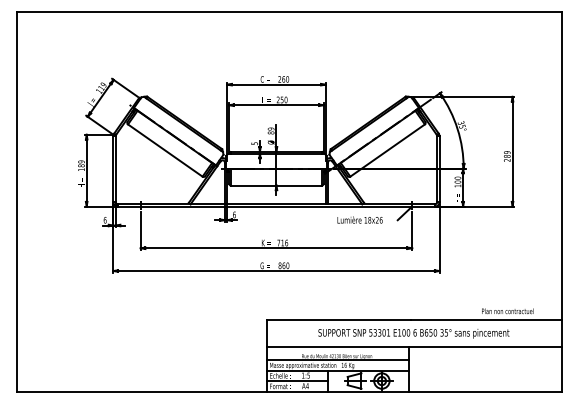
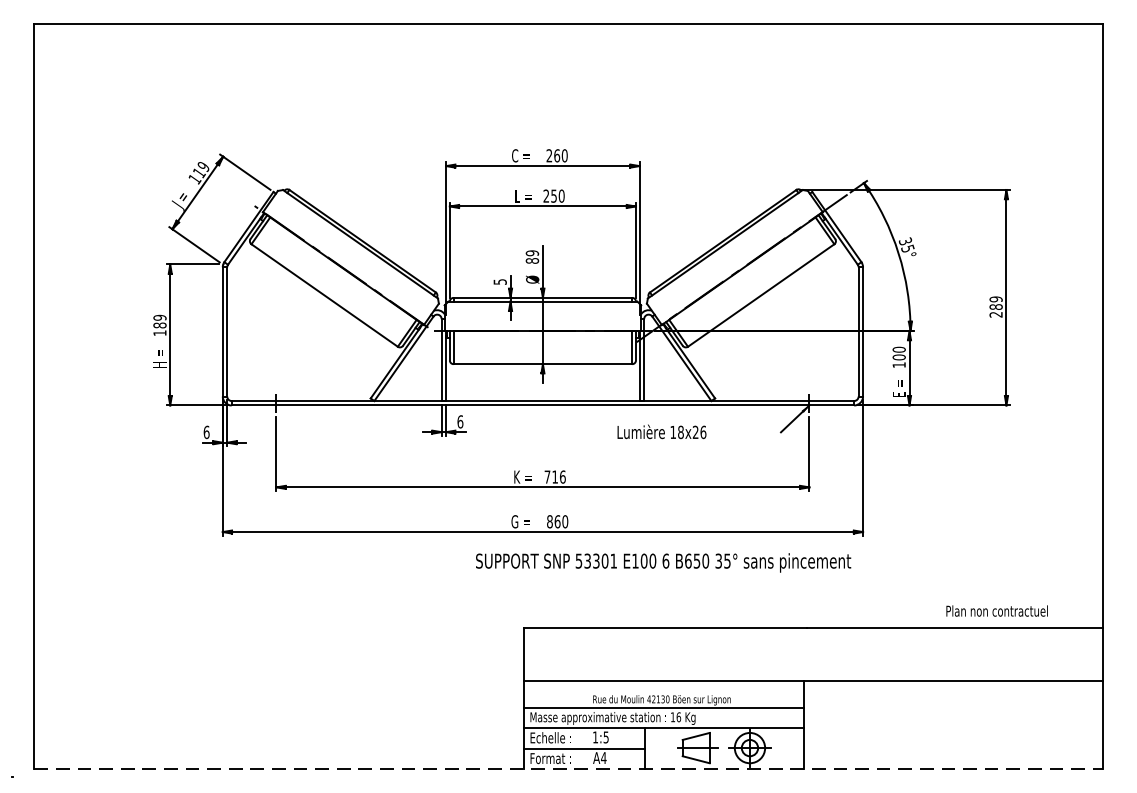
text: (359, 219) -> (660, 430), moved
text: (413, 333) -> (662, 562), moved
line: (290, 391) -> (570, 768), solid -> dashed

